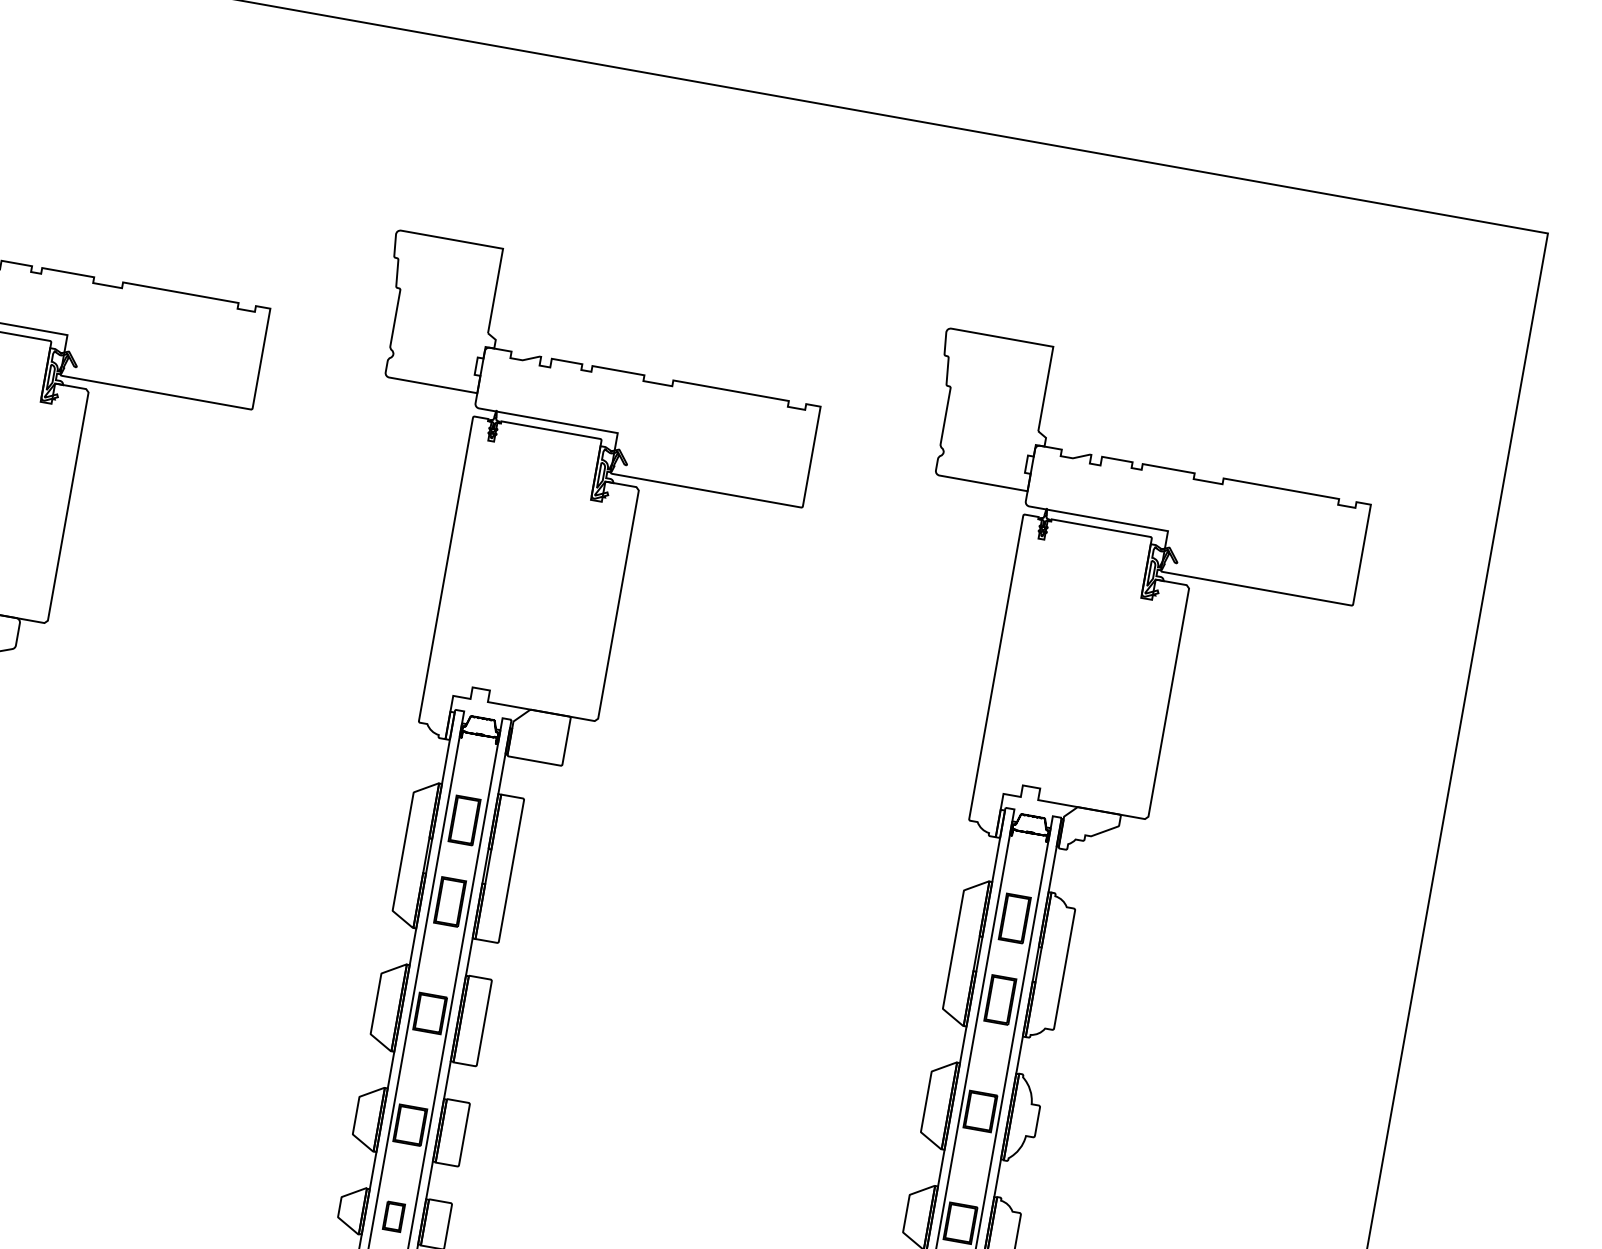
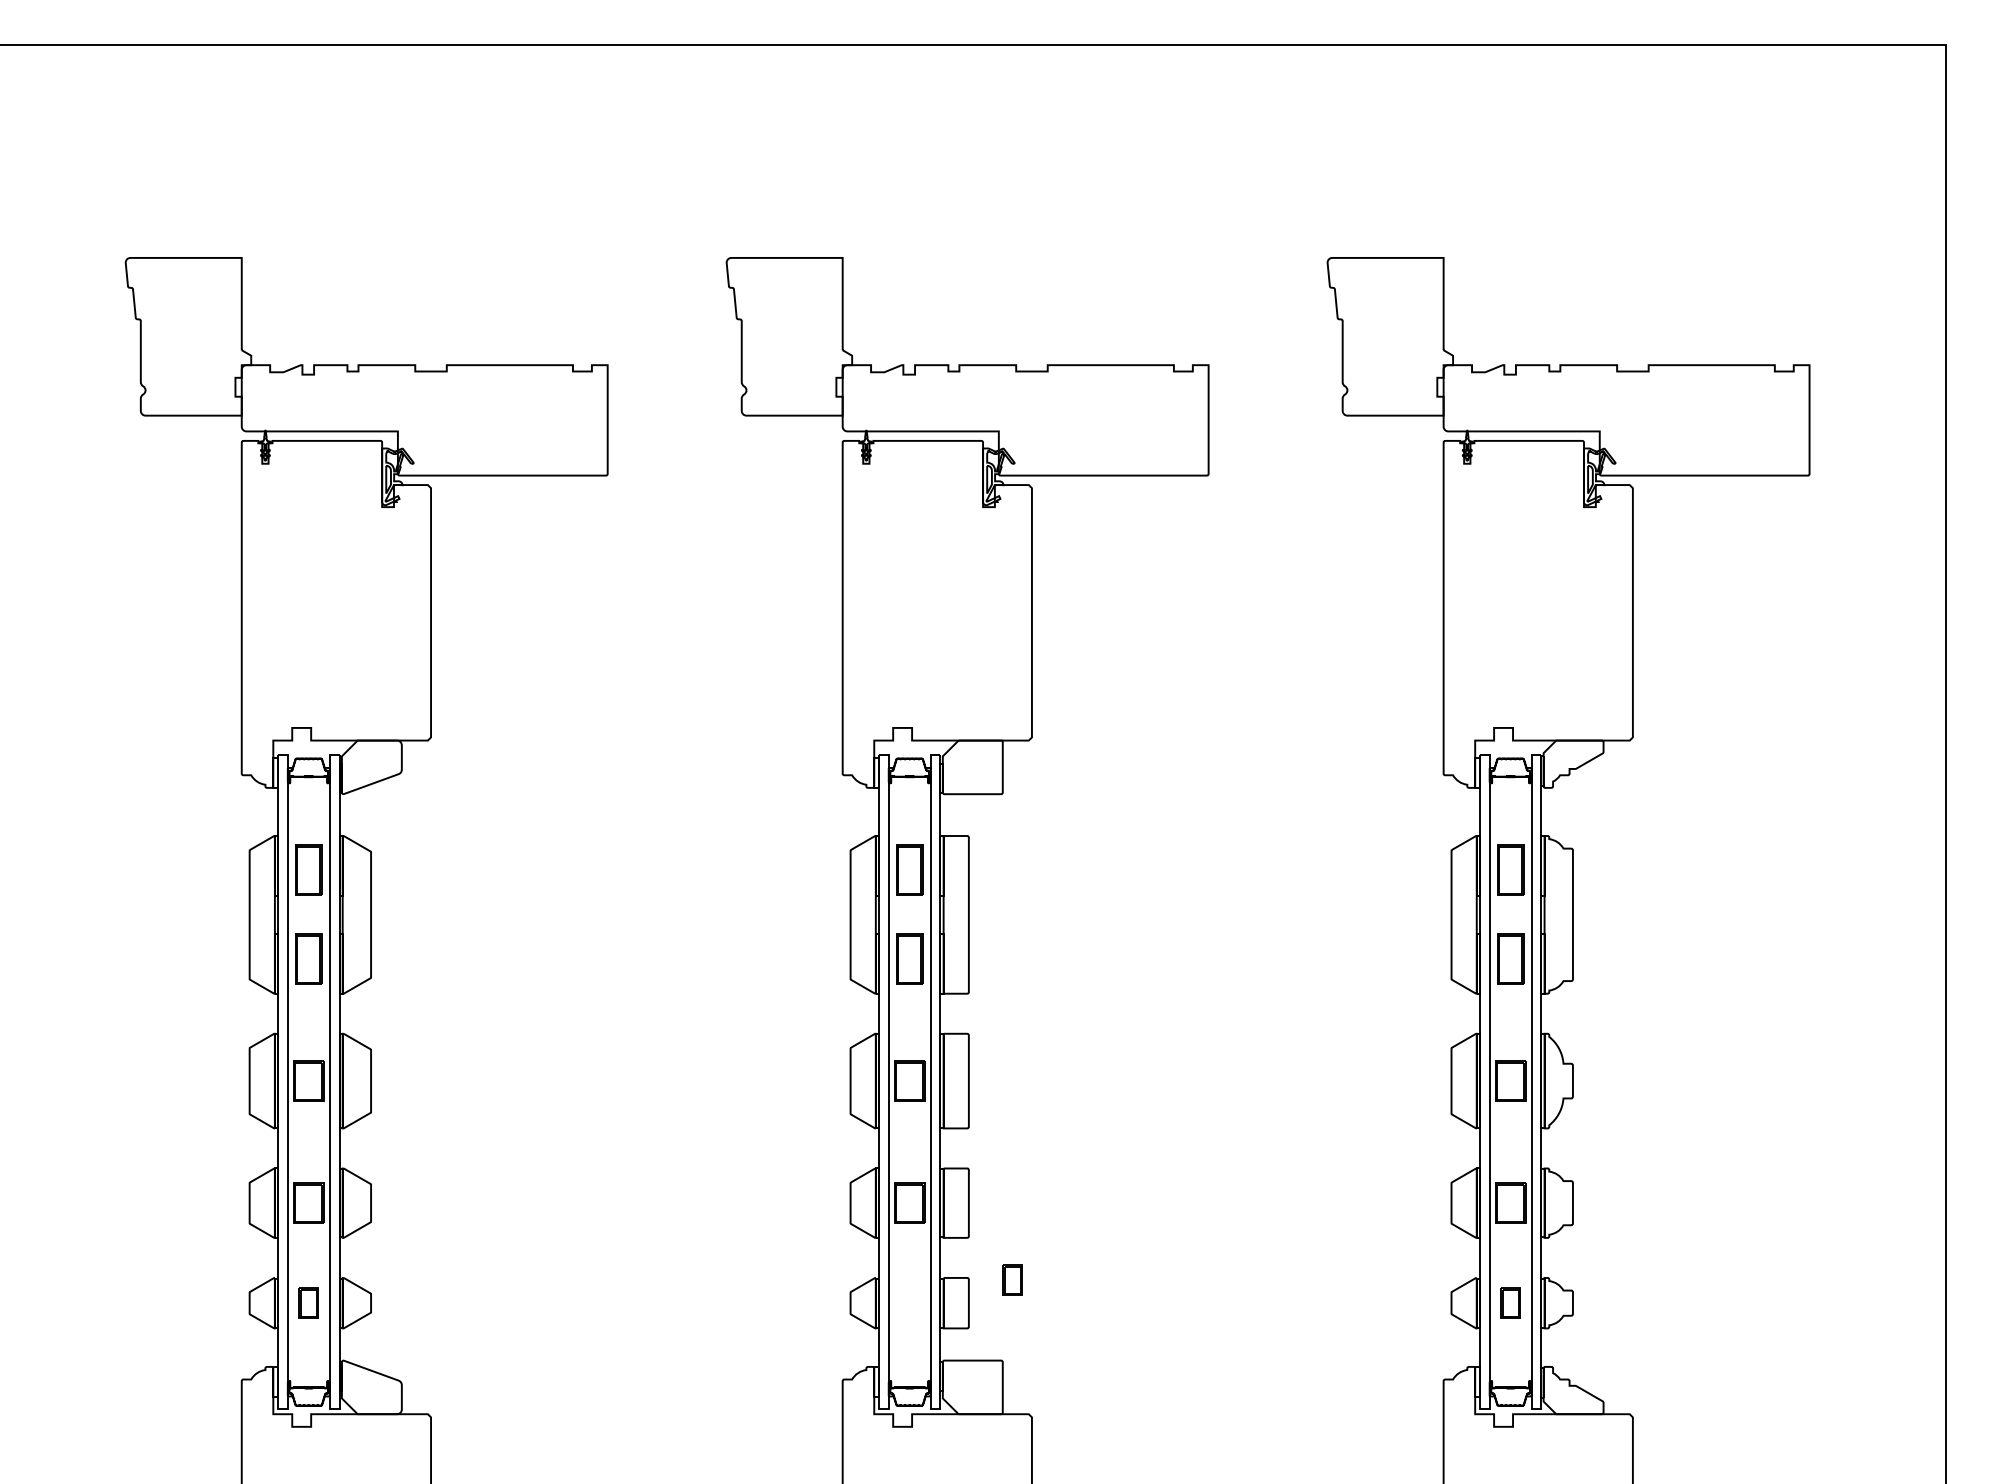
part: (393, 1216) -> (1012, 1279), moved

